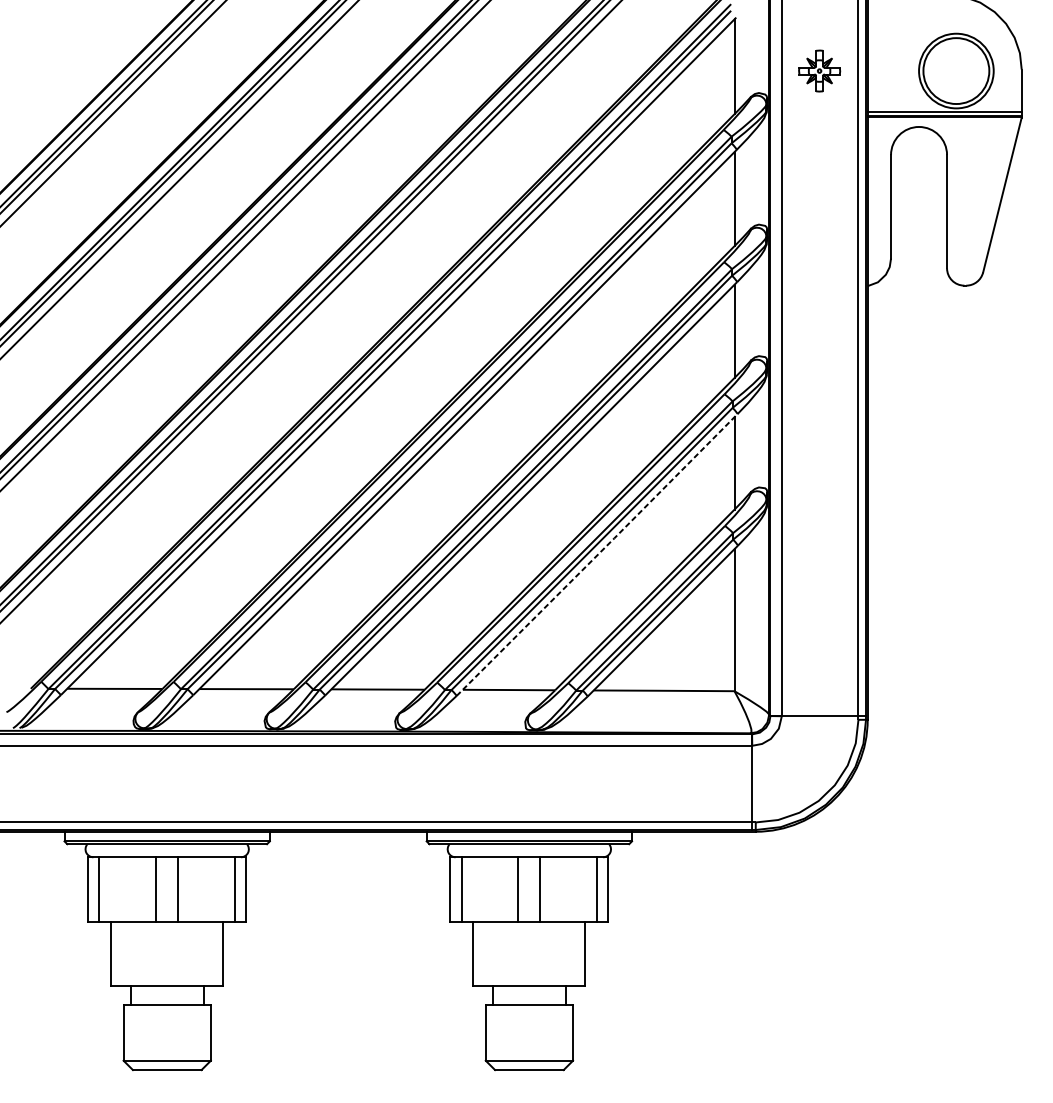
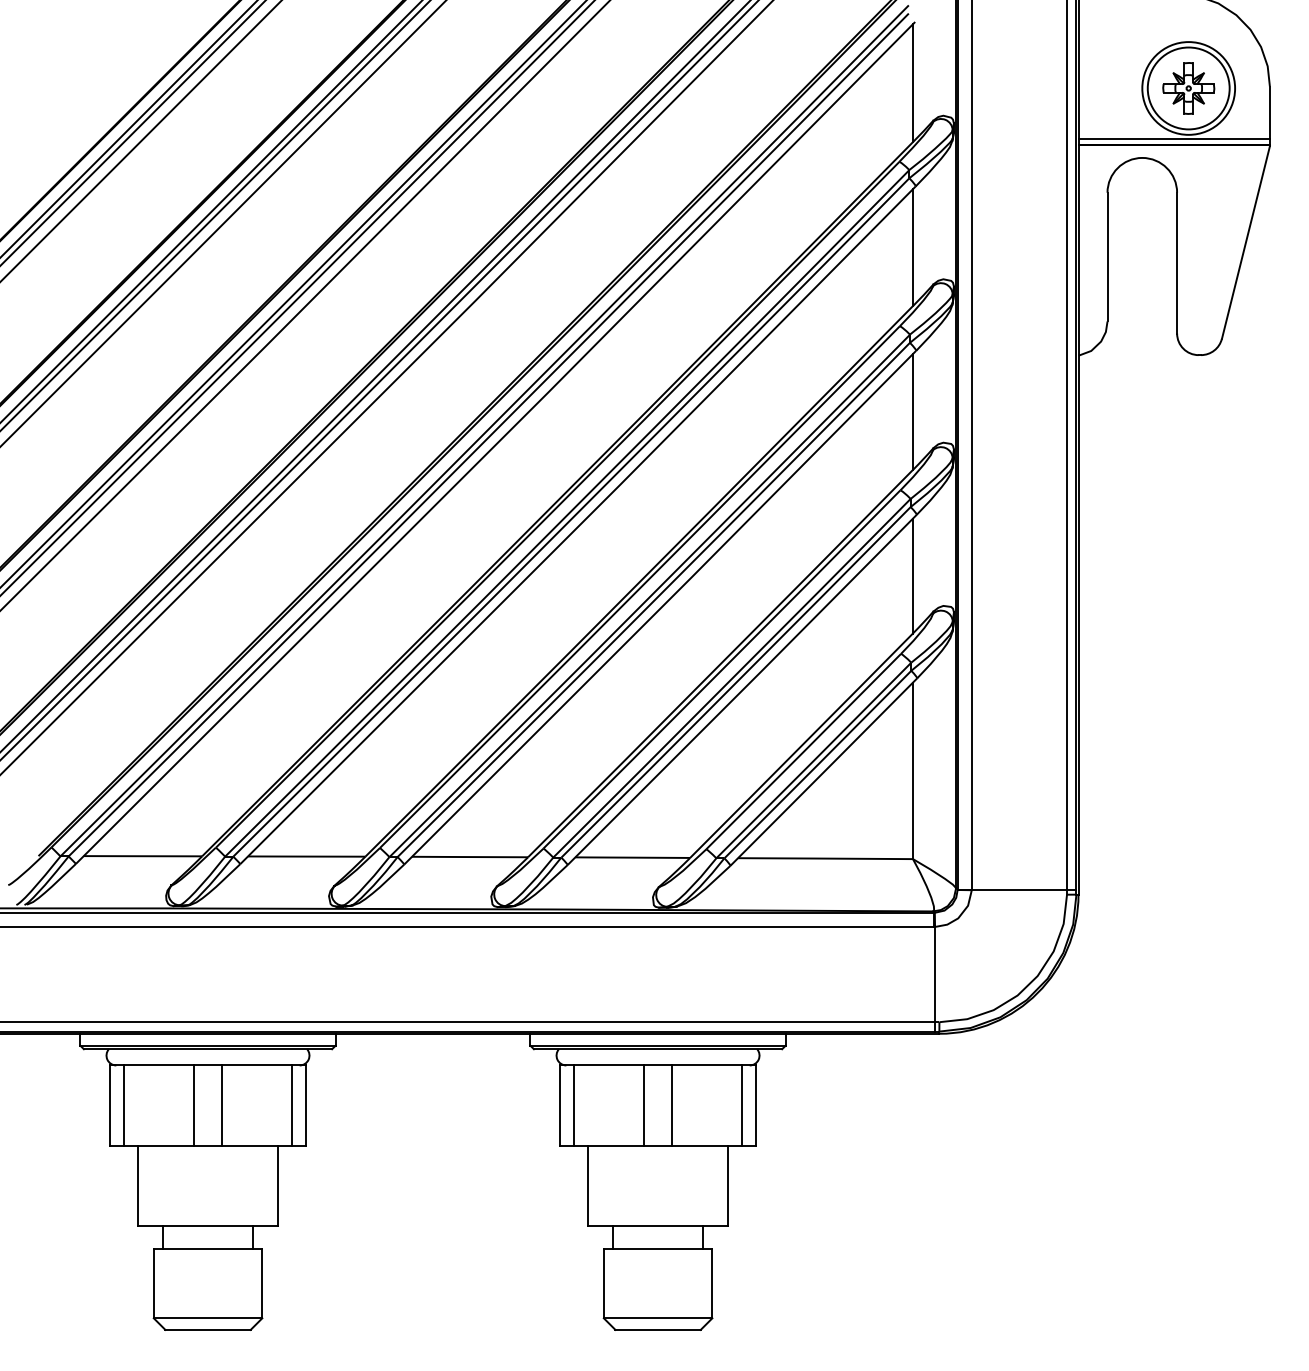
part: (819, 71) -> (1188, 88), moved
line: (598, 554) -> (743, 689), dashed -> solid

